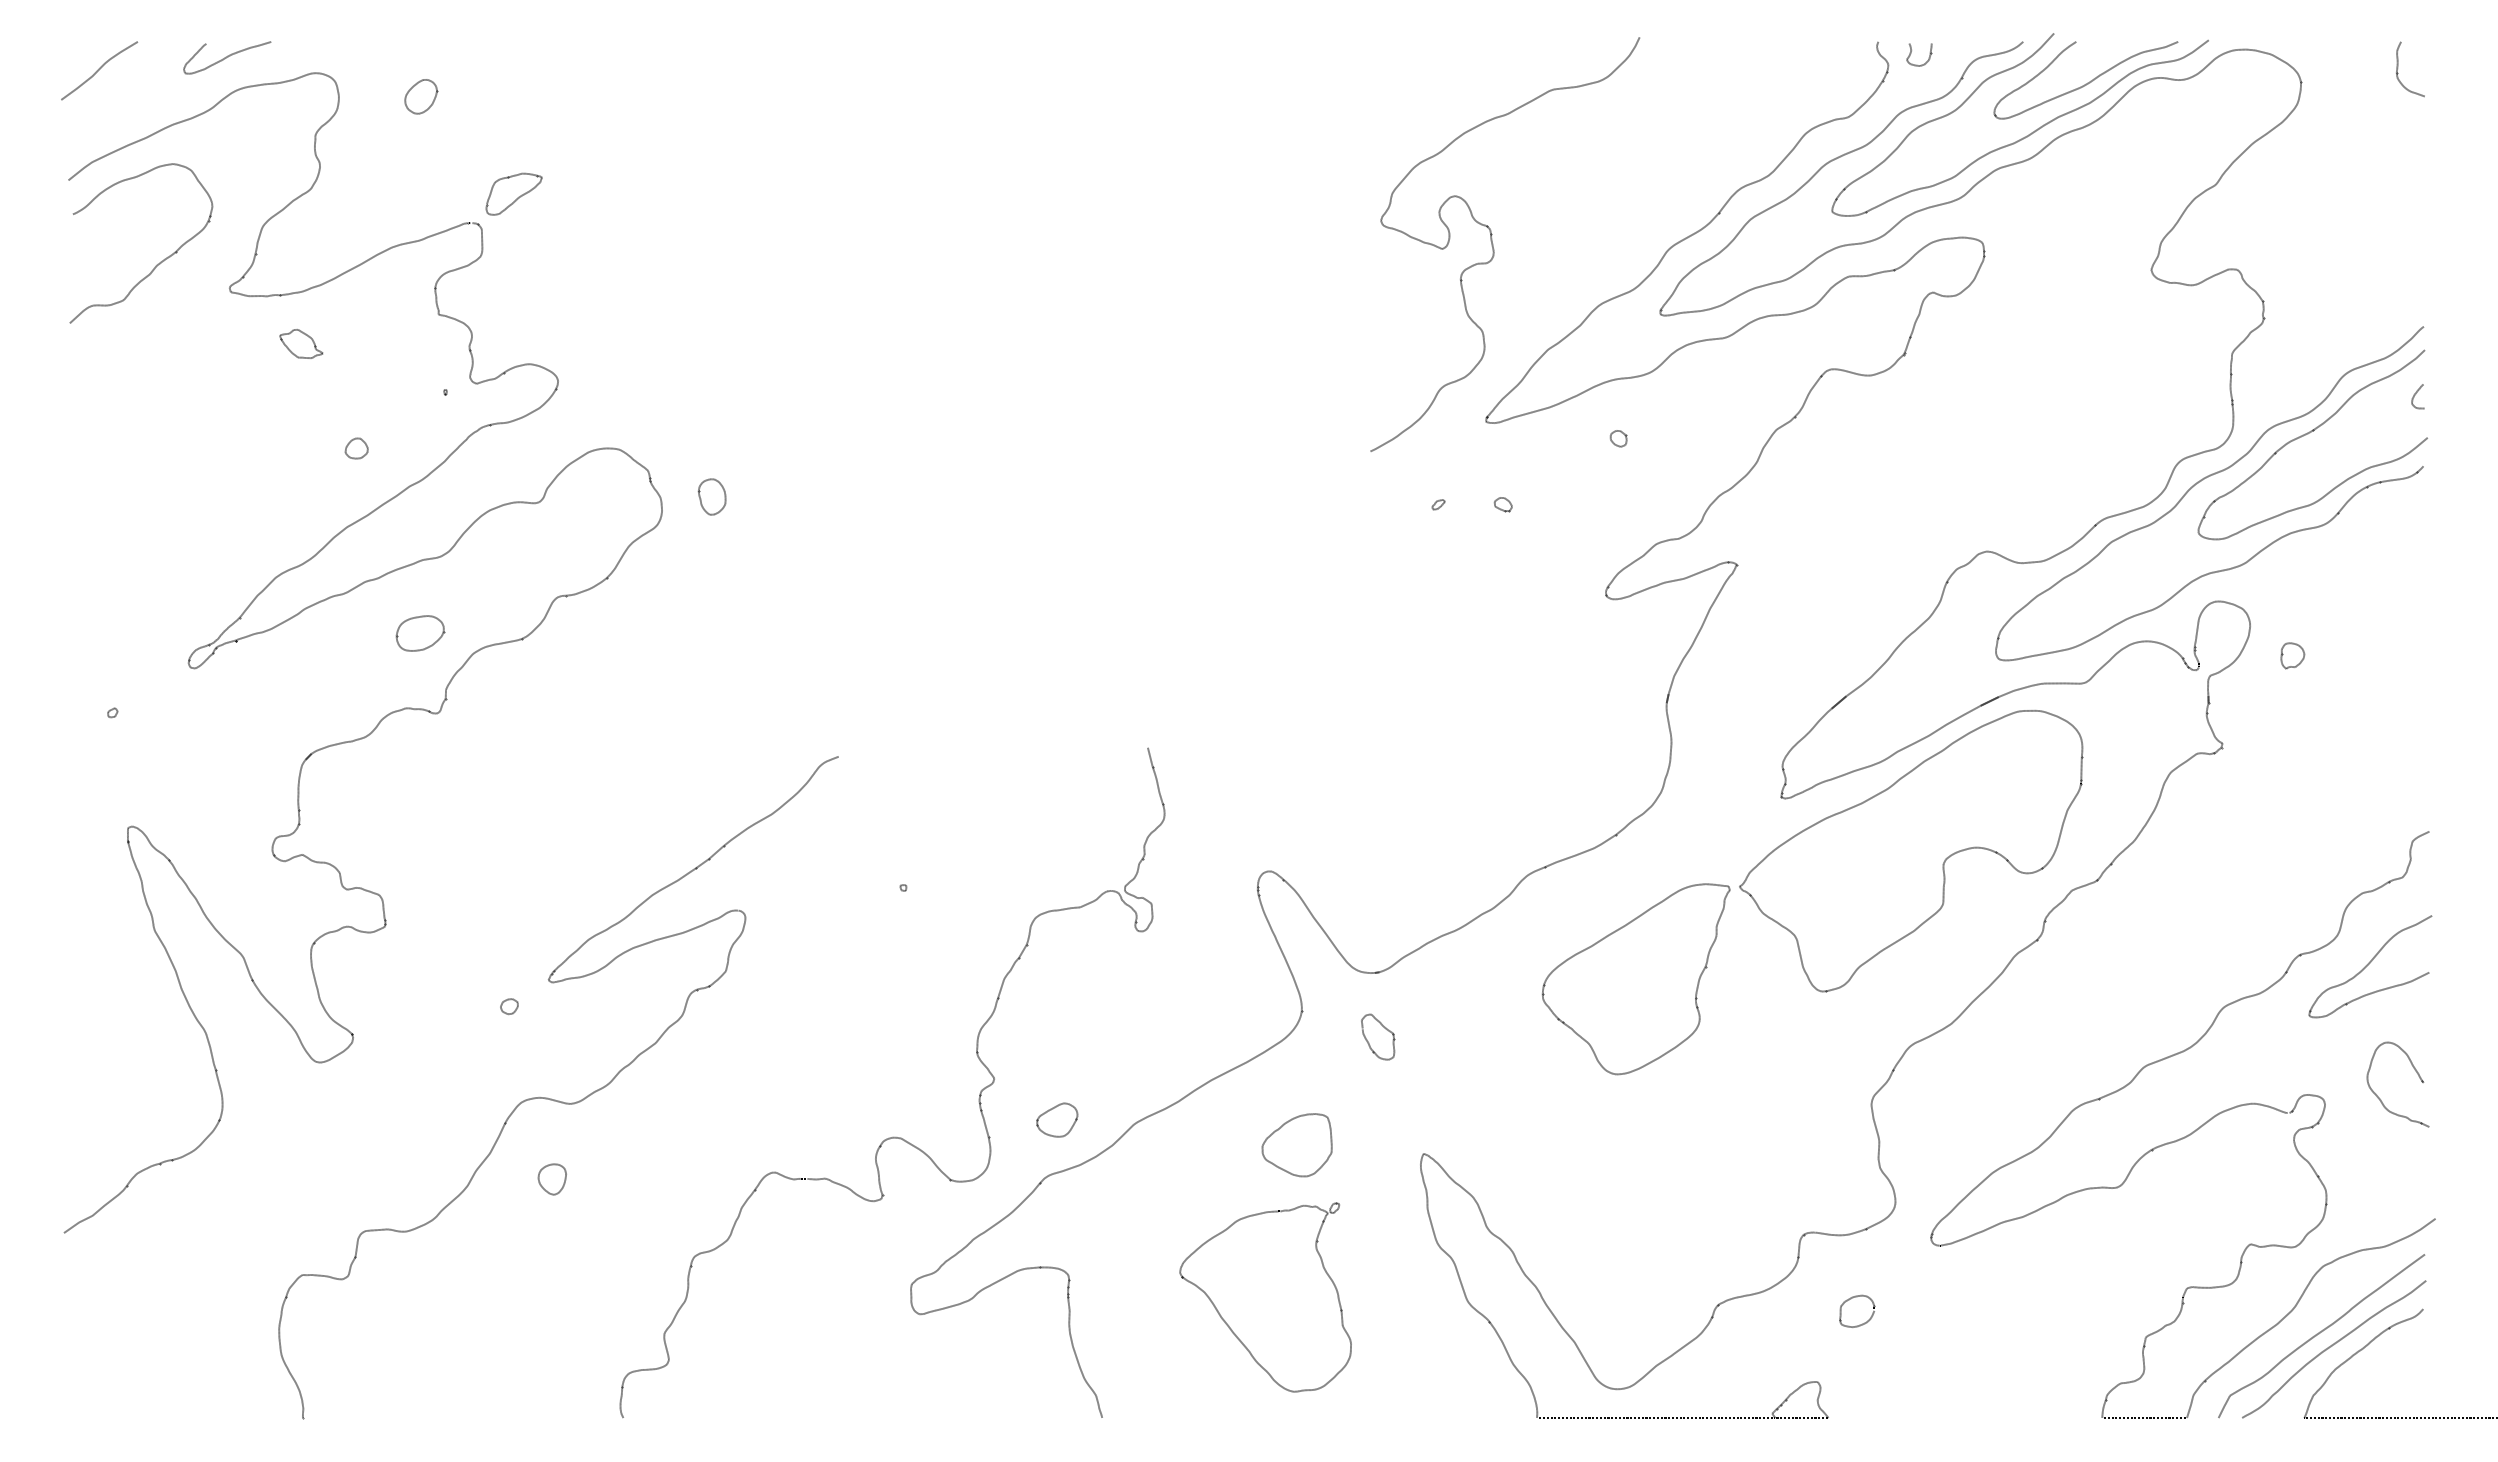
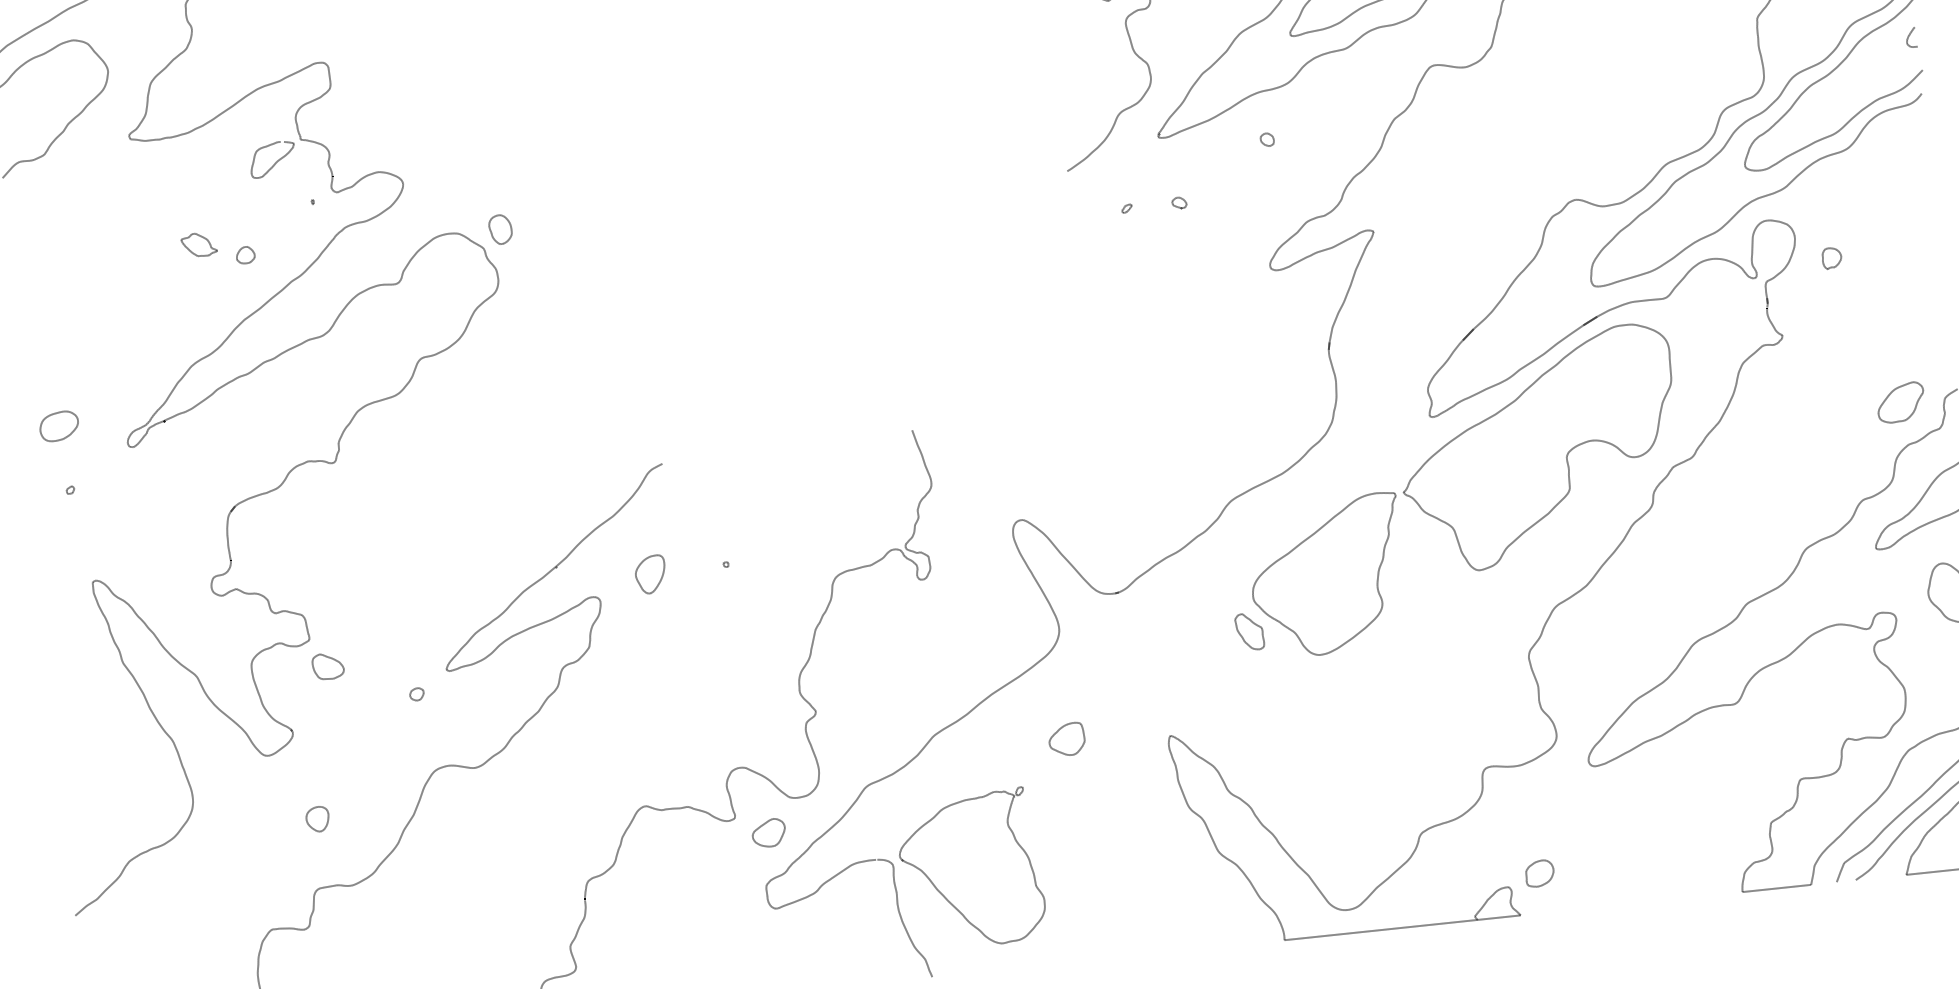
part: (513, 193) -> (272, 159), moved
part: (301, 343) -> (199, 244), moved
part: (712, 496) -> (500, 229), moved
part: (420, 633) -> (59, 426), moved
part: (2357, 840) -> (1900, 402), added
part: (810, 890) -> (650, 574), added
part: (404, 960) -> (327, 665), added
part: (1378, 1036) -> (1250, 631), moved
part: (1057, 1119) -> (769, 832), moved
part: (1296, 1144) -> (1066, 739), size x0.62
part: (551, 1179) -> (317, 819), moved
part: (1265, 1297) -> (971, 869), moved
part: (1849, 1300) -> (1532, 865), moved

